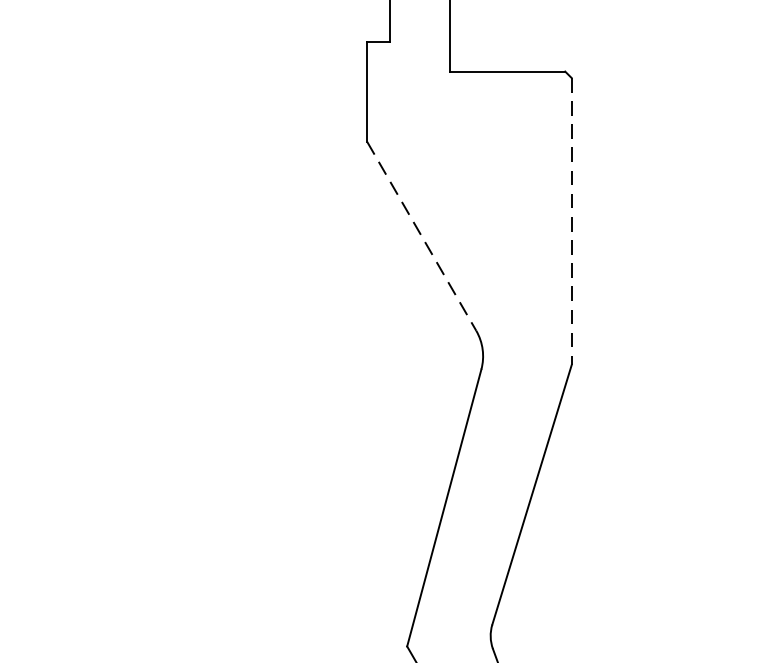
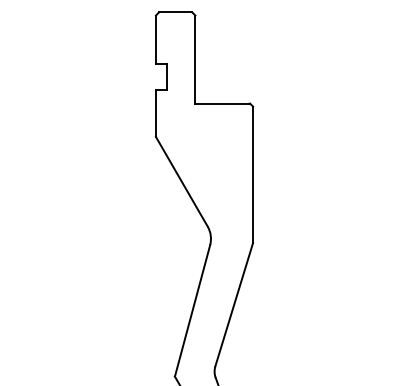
line: (572, 223) -> (253, 175), dashed -> solid
line: (420, 235) -> (181, 181), dashed -> solid

